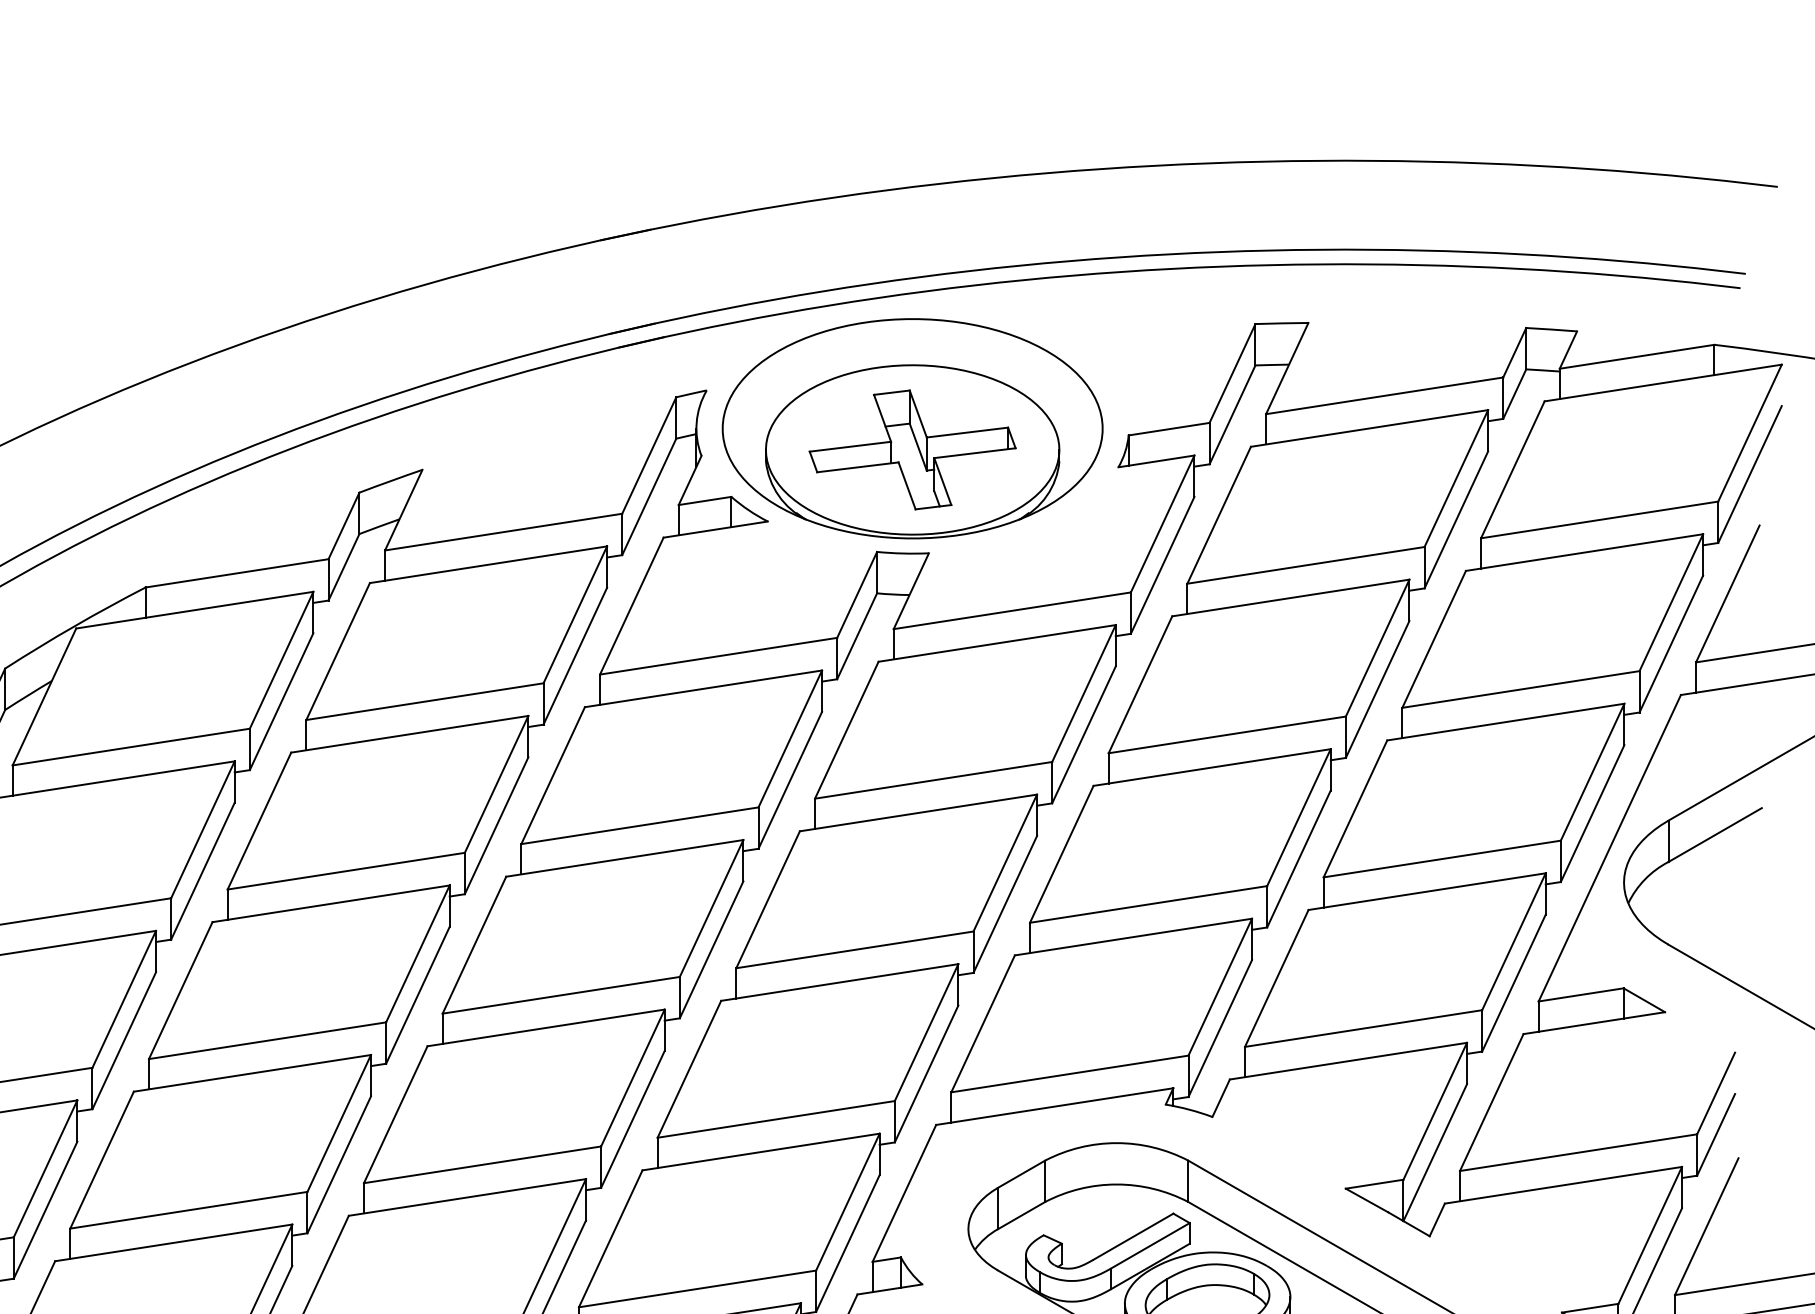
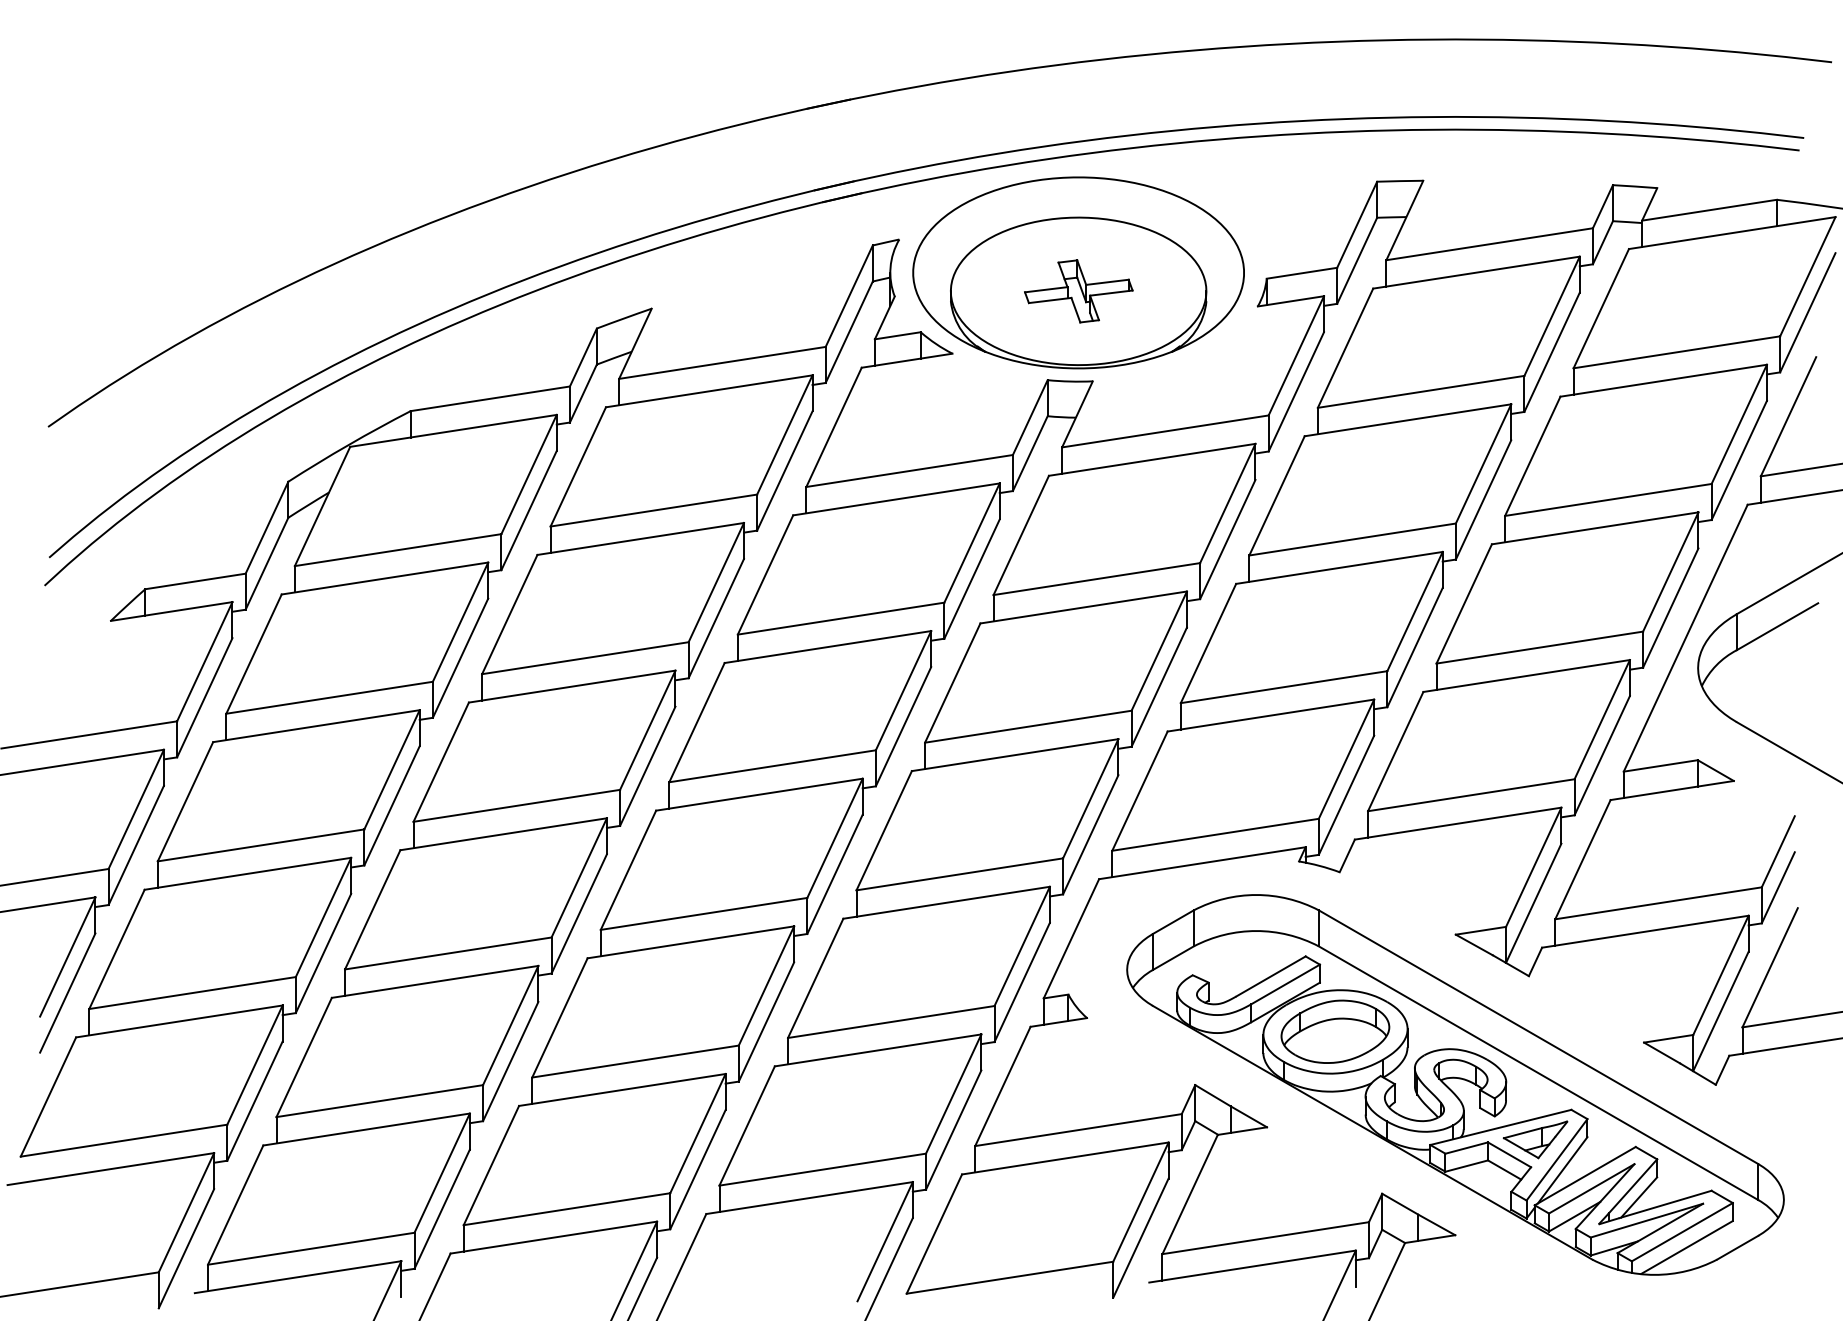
part: (912, 450) -> (1078, 291), size x0.6

